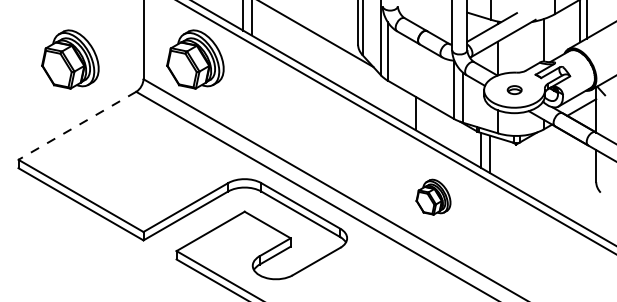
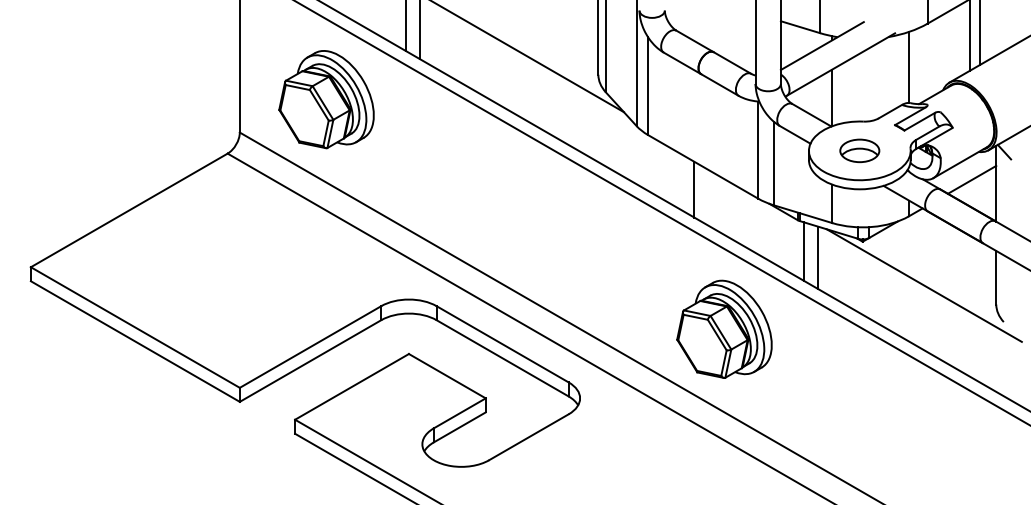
part: (70, 59) -> (117, 99), removed
part: (514, 89) -> (859, 149), size x1.67
line: (77, 125) -> (129, 209), dashed -> solid
line: (552, 170) -> (923, 285), added
part: (433, 197) -> (724, 330), size x1.67

